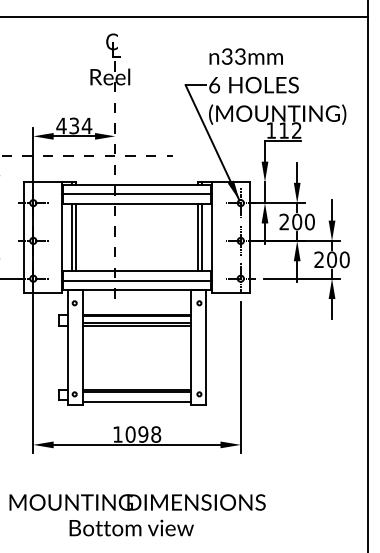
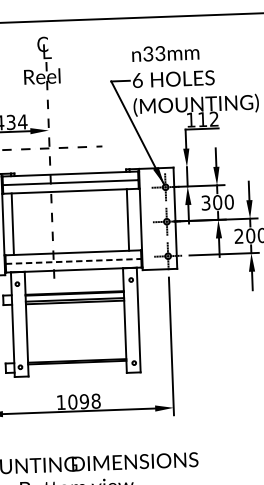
text: (284, 222) -> (206, 203), 200 -> 300
line: (75, 237) -> (15, 224), removed
line: (202, 237) -> (131, 219), removed
line: (137, 280) -> (73, 261), solid -> dashed
line: (136, 401) -> (77, 371), removed

